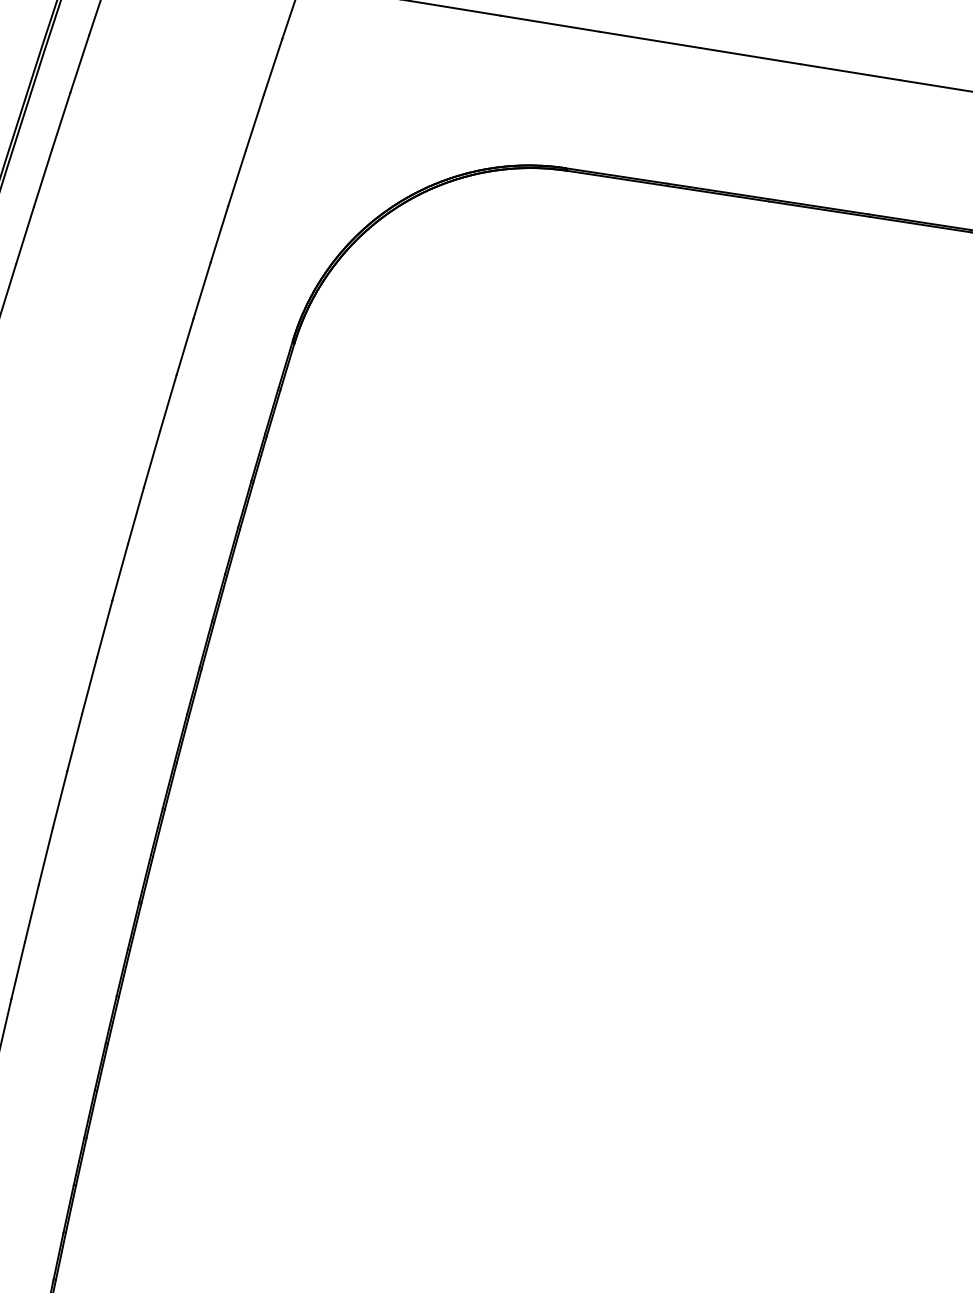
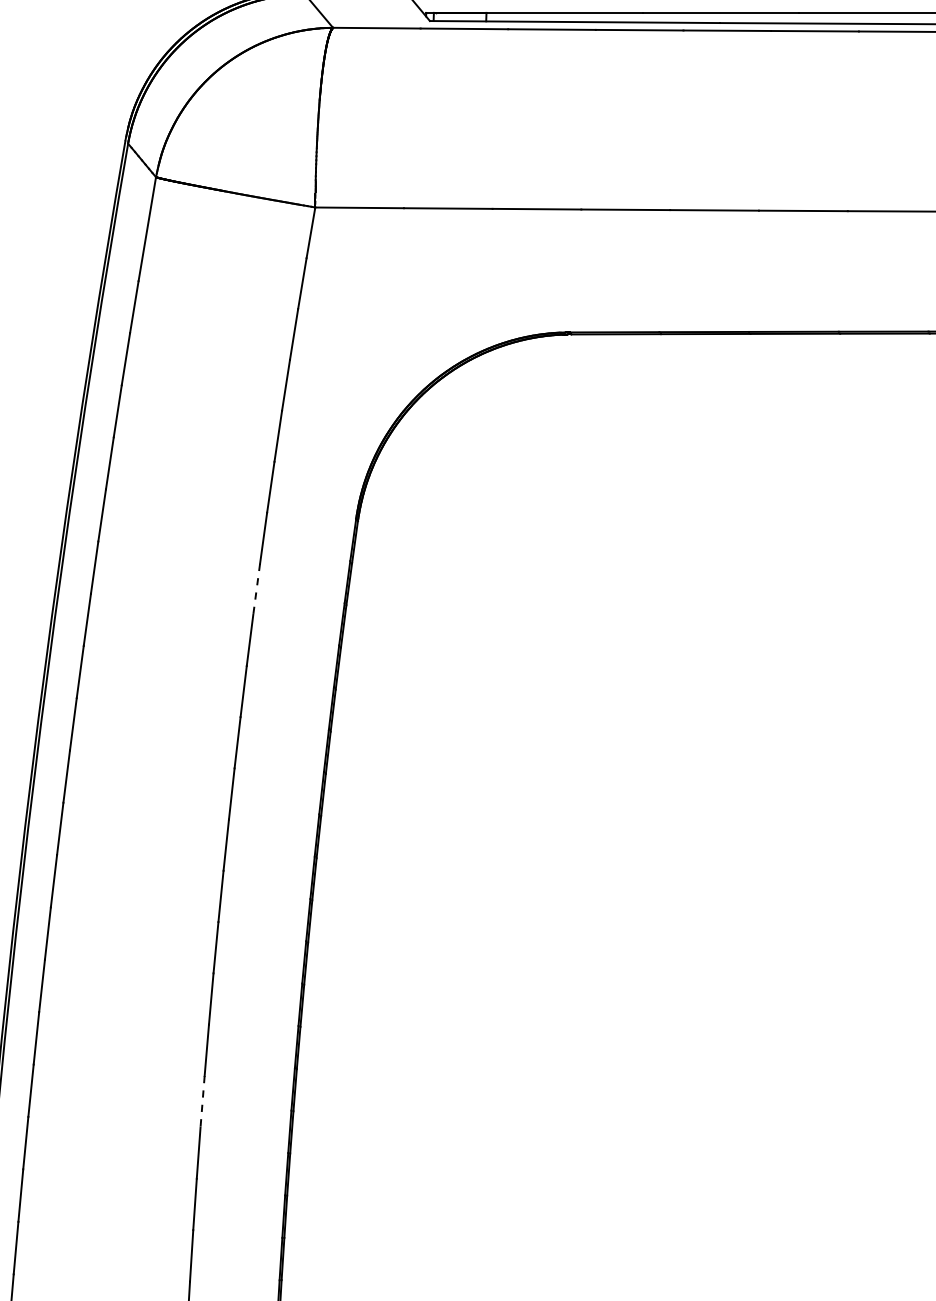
line: (168, 403) -> (256, 589), solid -> dashed
line: (18, 970) -> (202, 1101), solid -> dashed

